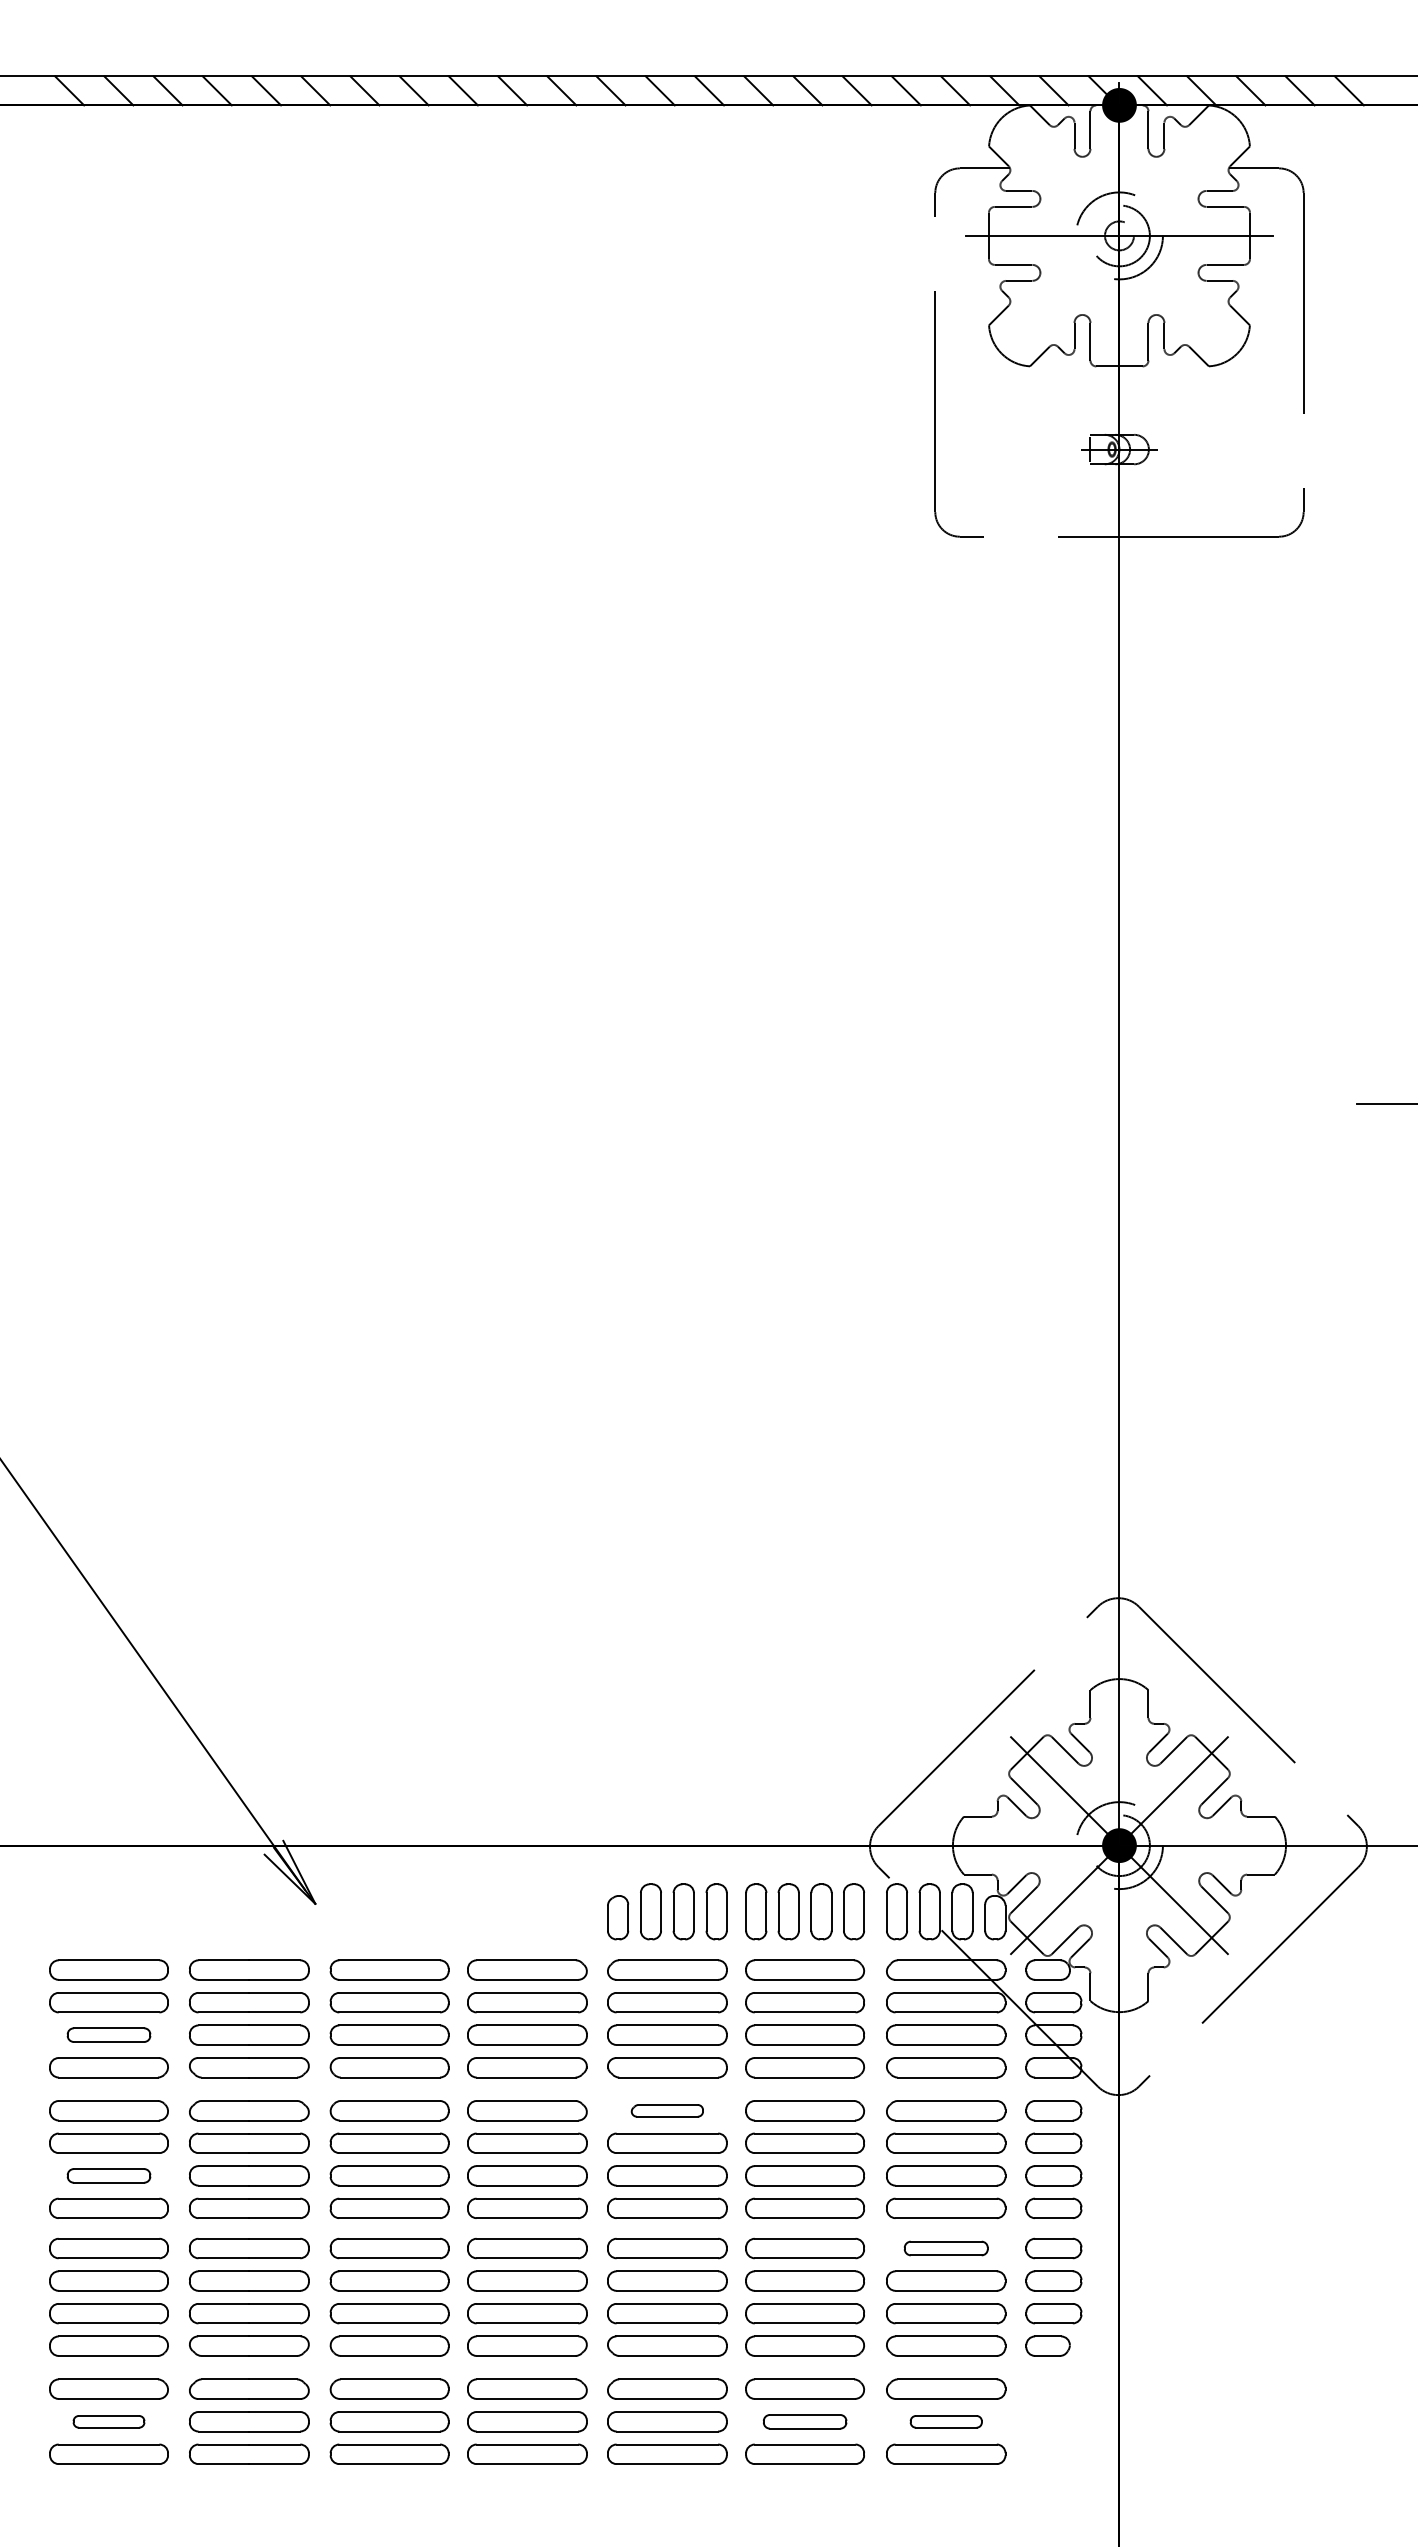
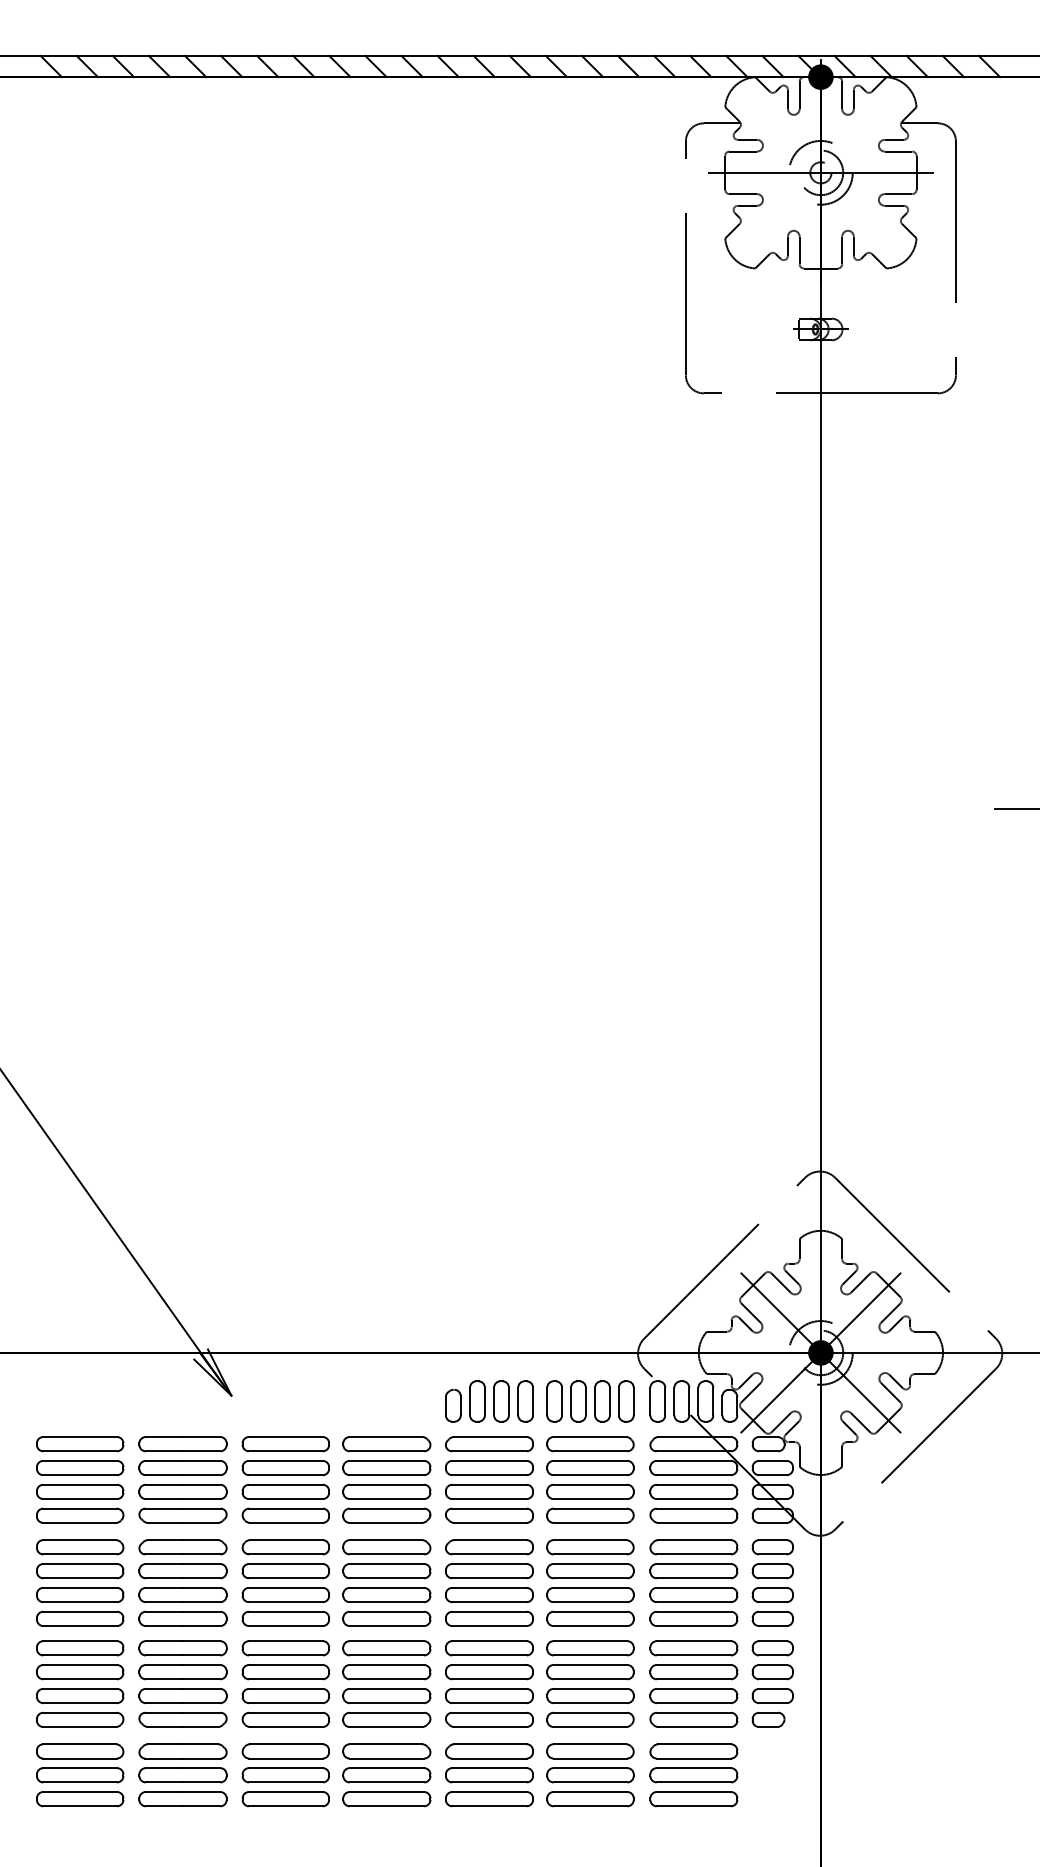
part: (108, 2034) -> (79, 1491), size x1.43
part: (667, 2110) -> (489, 1547), size x1.67
part: (108, 2175) -> (79, 1594), size x1.43
part: (946, 2248) -> (694, 1648), size x1.43
part: (108, 2421) -> (79, 1775), size x1.67
part: (804, 2421) -> (590, 1775), size x1.43
part: (946, 2421) -> (694, 1775), size x1.67

